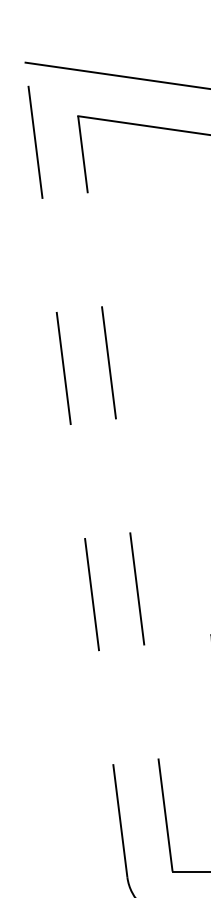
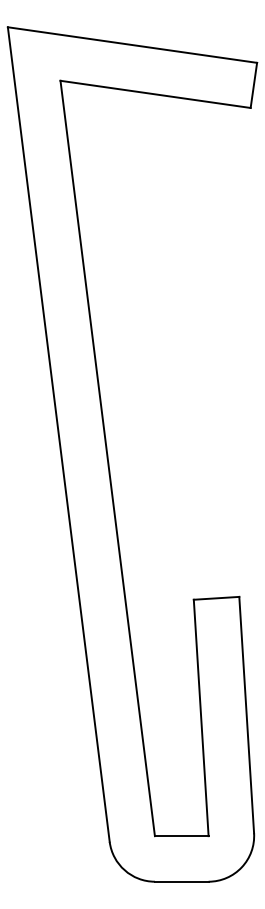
line: (76, 469) -> (58, 434), dashed -> solid
line: (125, 493) -> (107, 458), dashed -> solid

